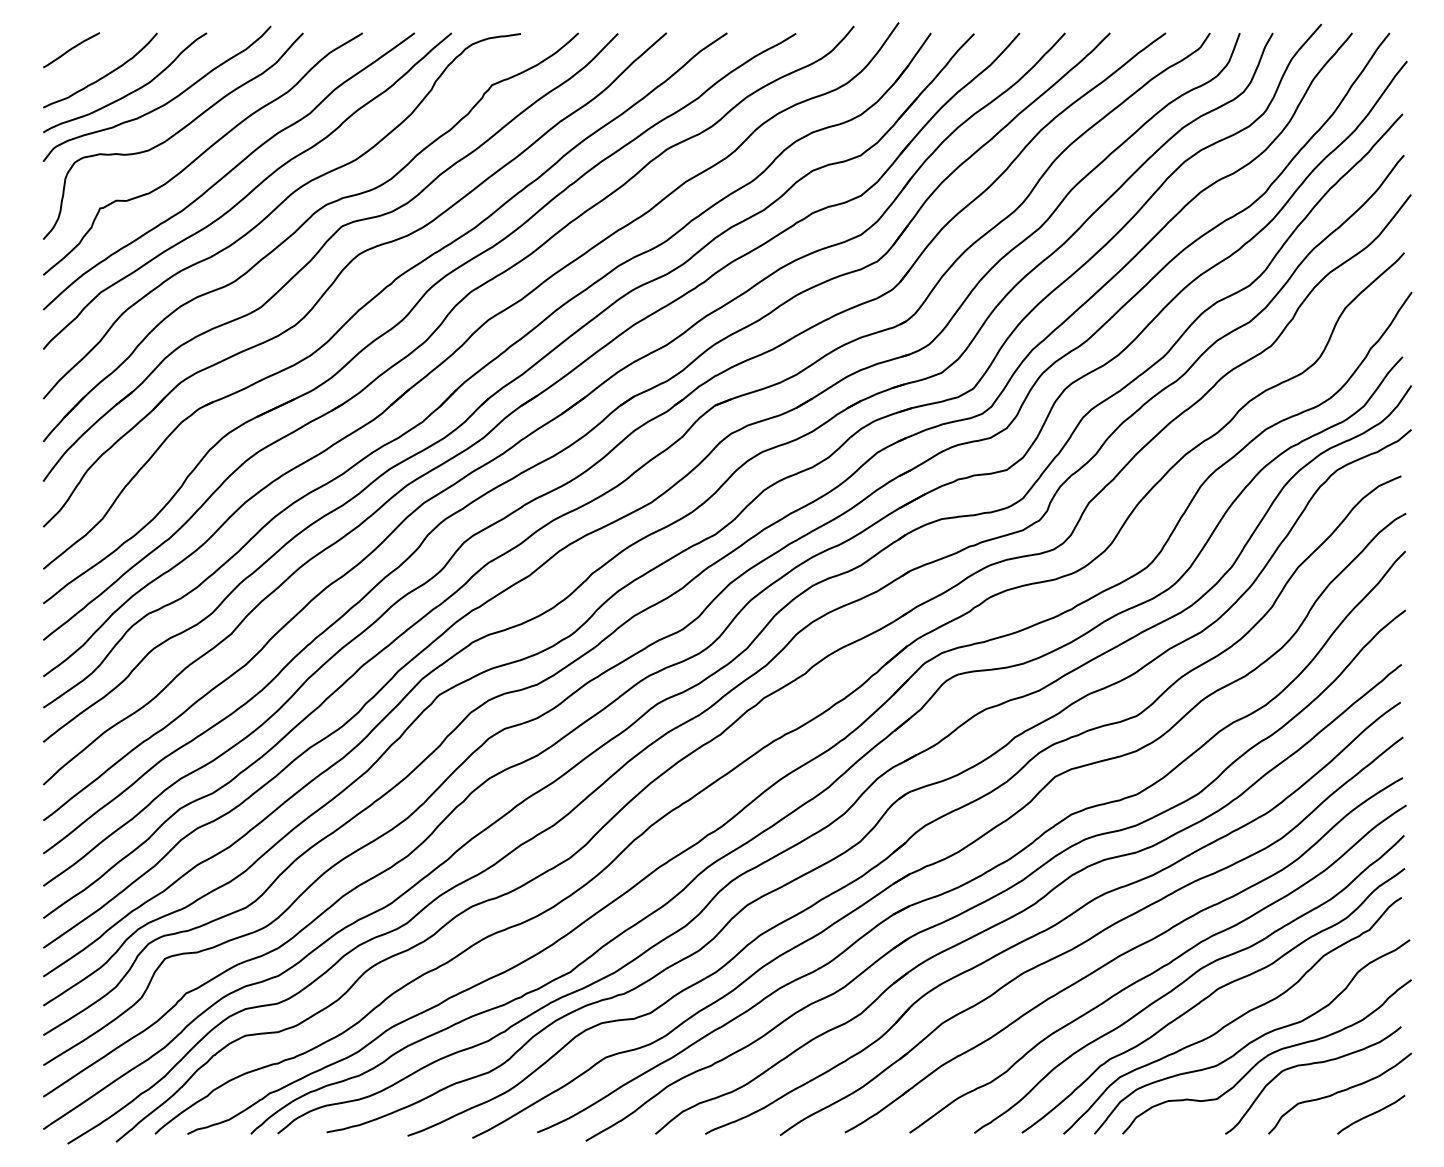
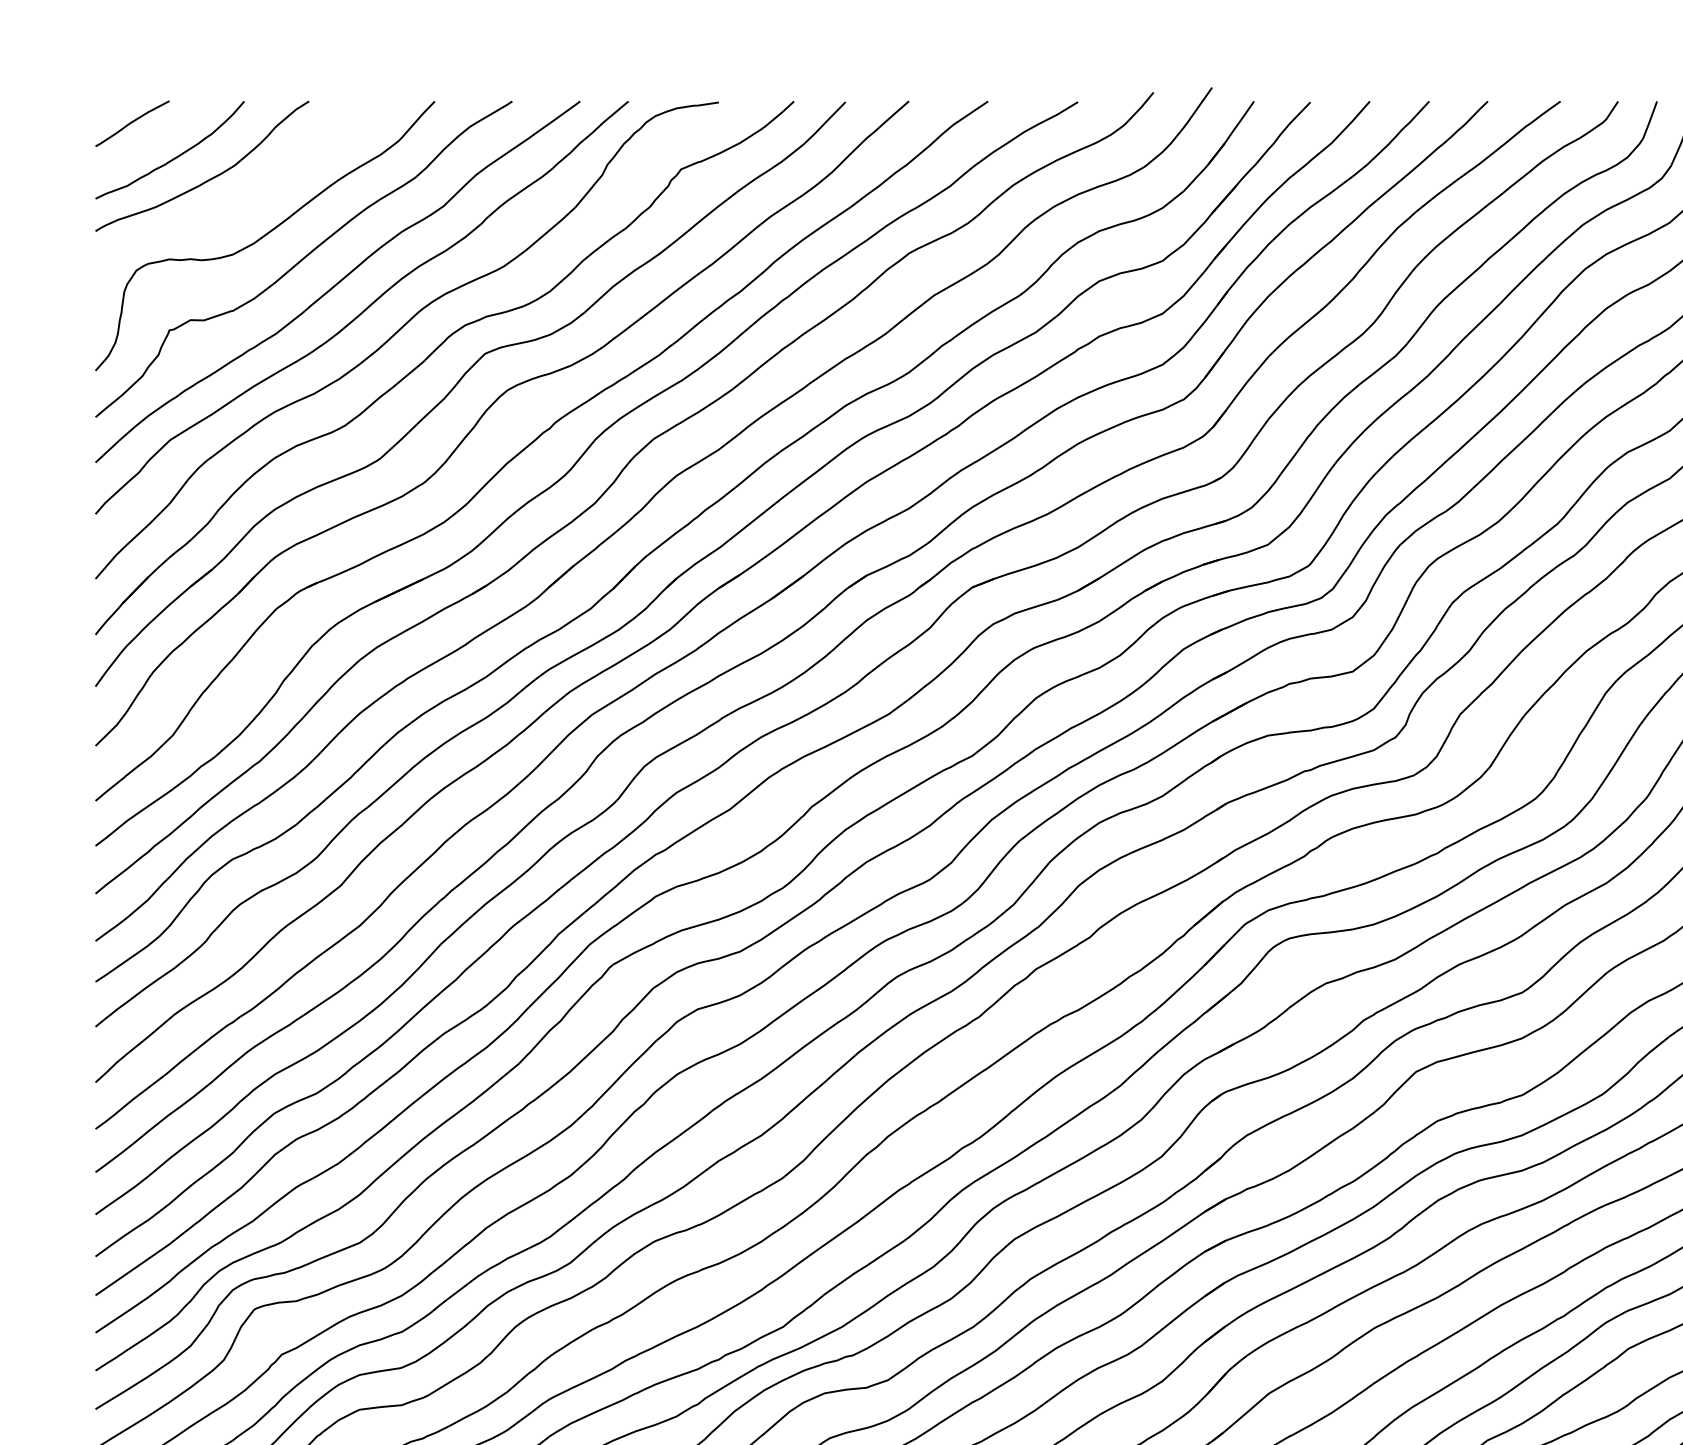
curve: (164, 103) -> (253, 193), removed

